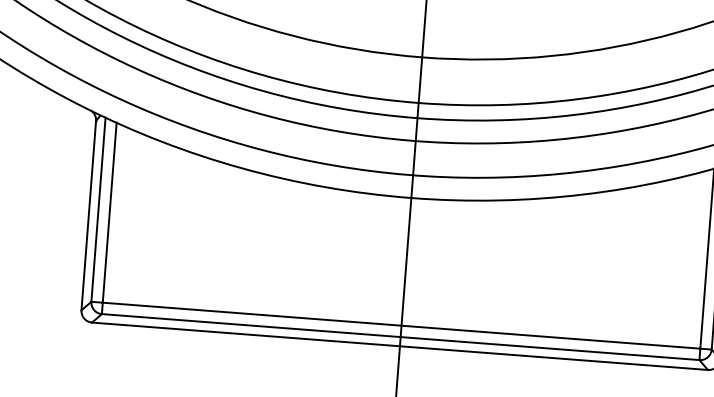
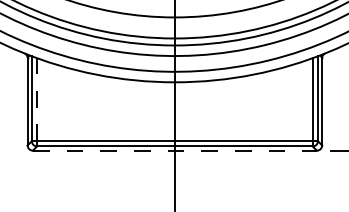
line: (110, 212) -> (37, 99), solid -> dashed
line: (401, 345) -> (175, 150), solid -> dashed

